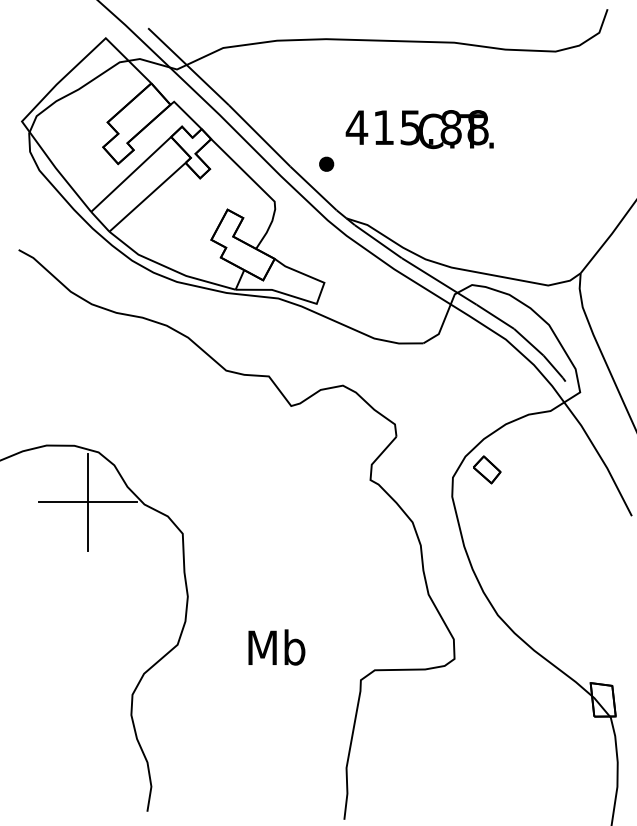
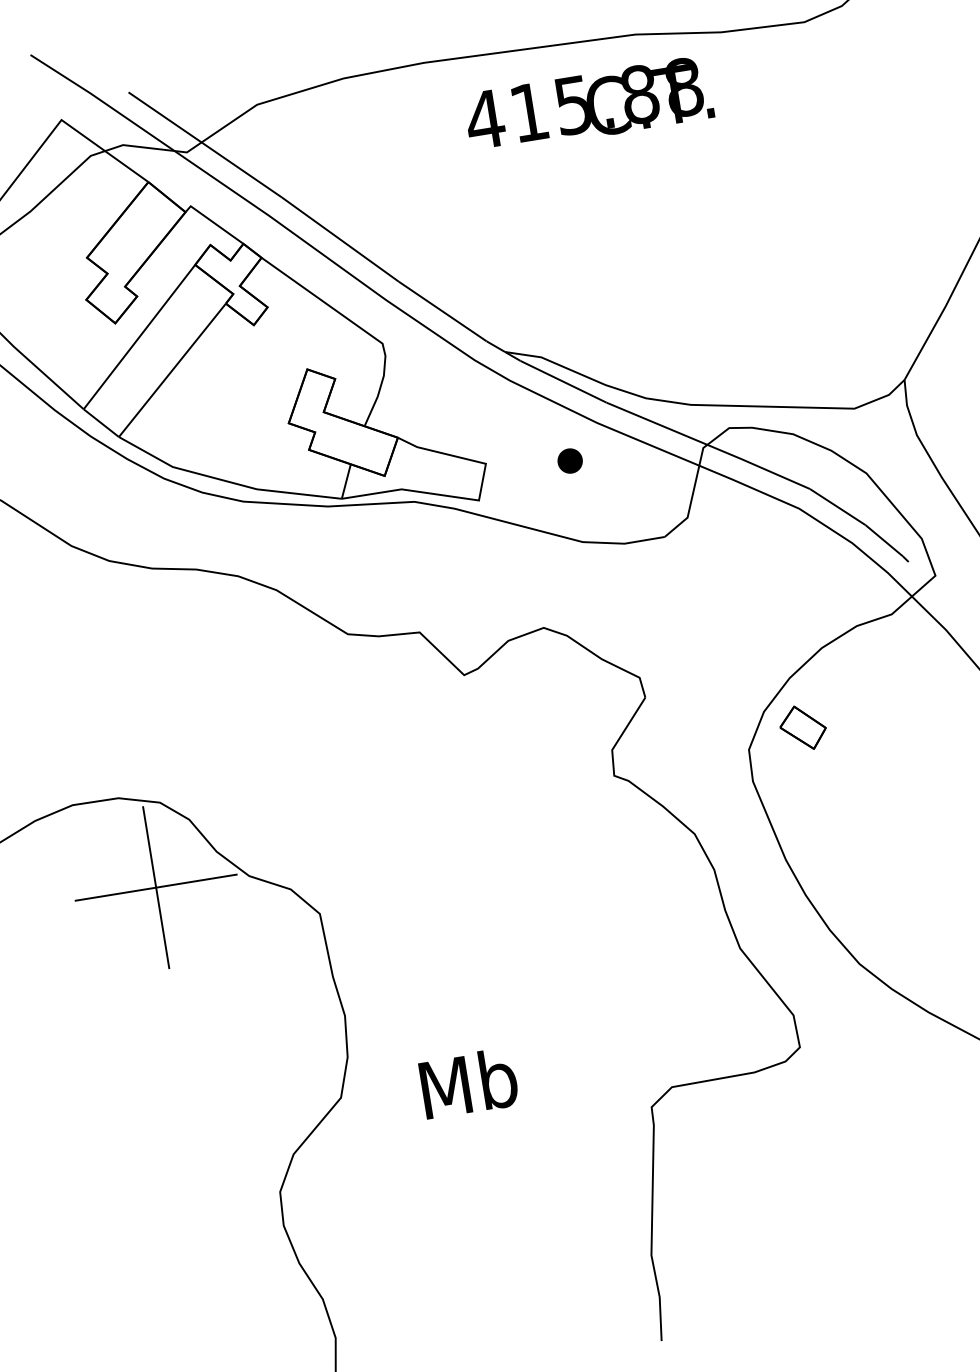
text: (419, 129) -> (588, 105), moved
part: (326, 163) -> (569, 459), moved
text: (276, 647) -> (468, 1083), moved

